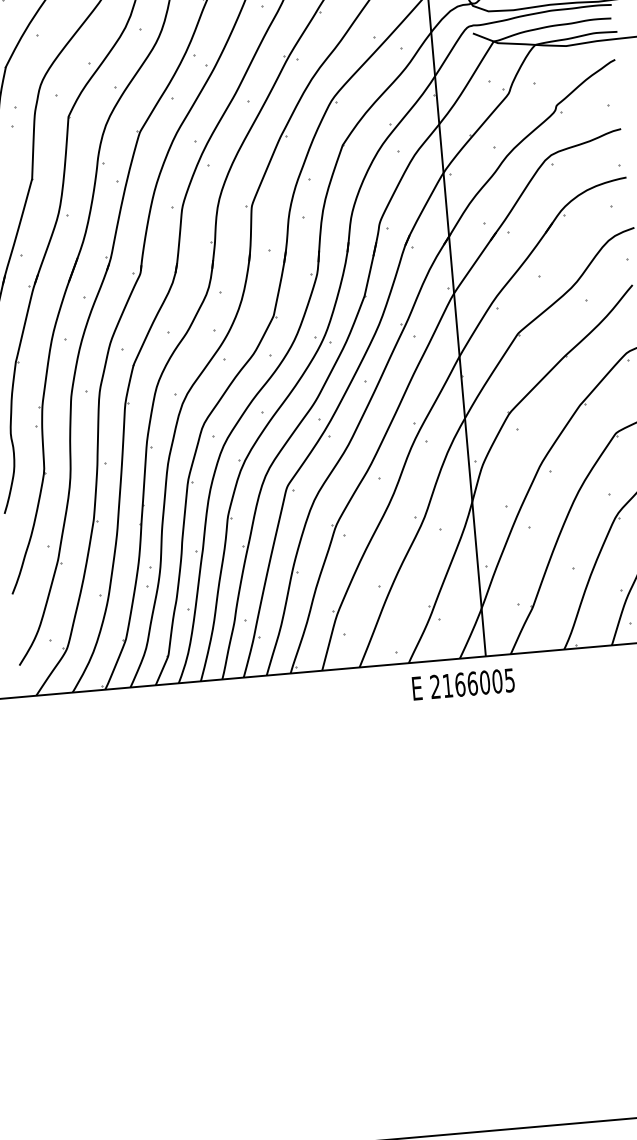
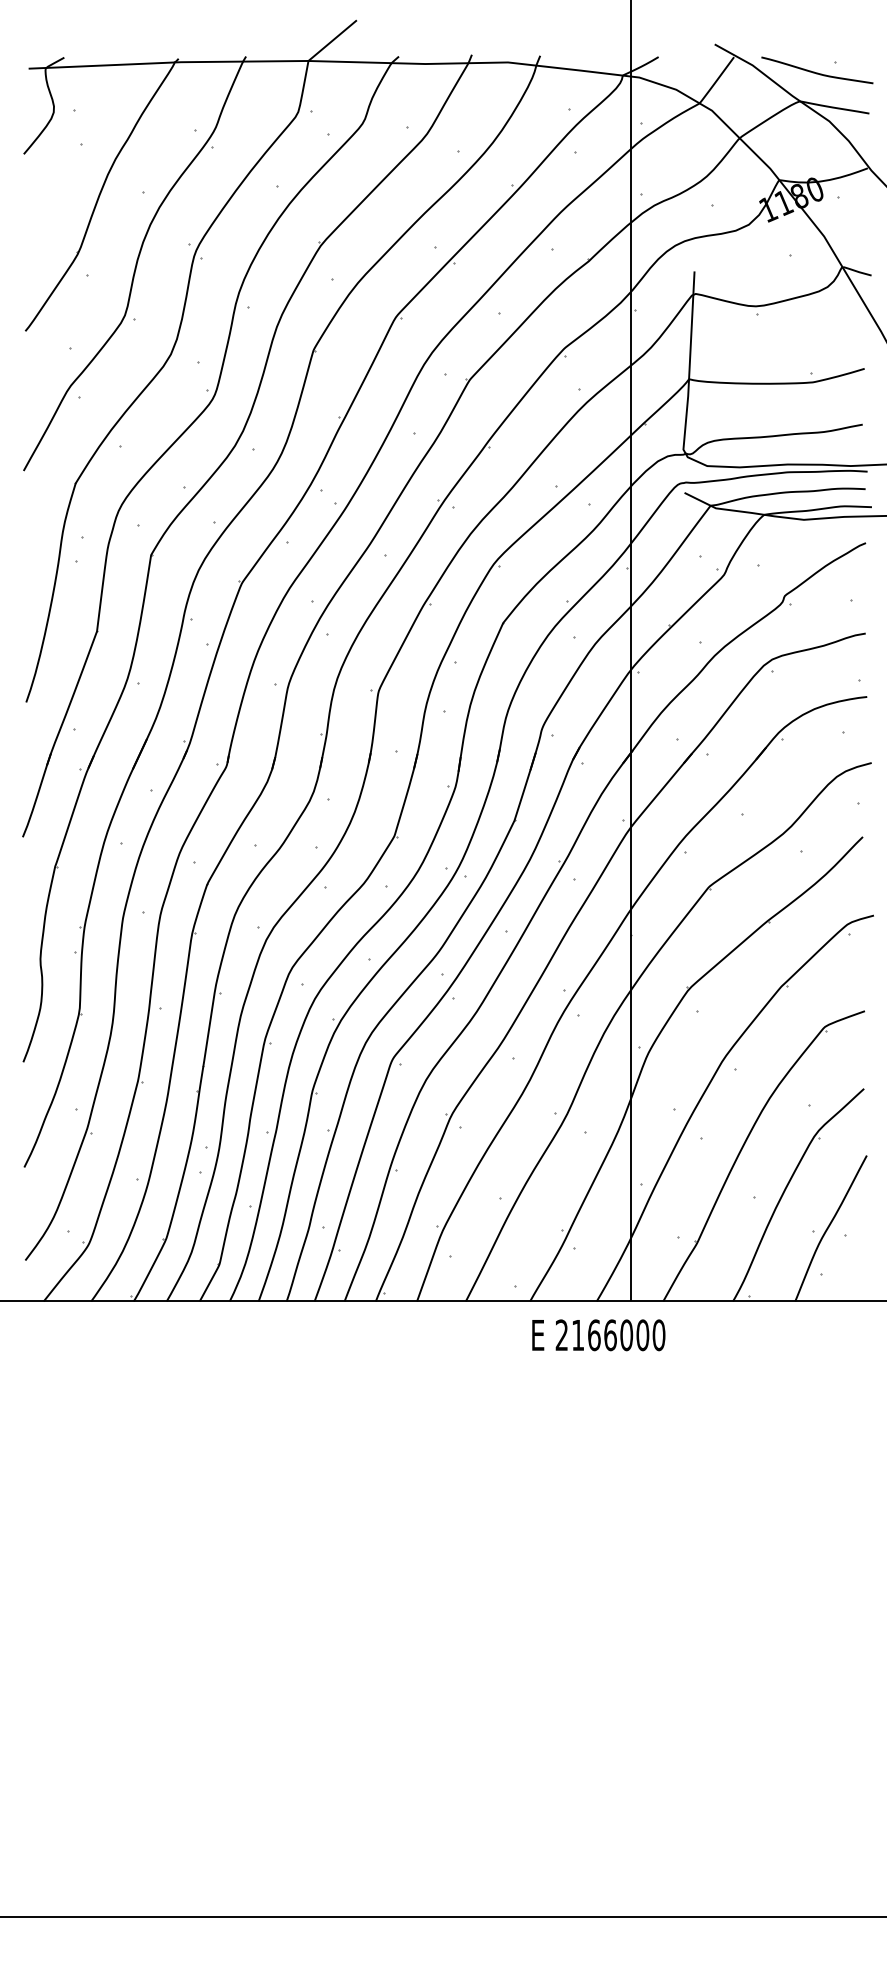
text: (509, 680) -> (658, 1335), 2166005 -> 2166000

